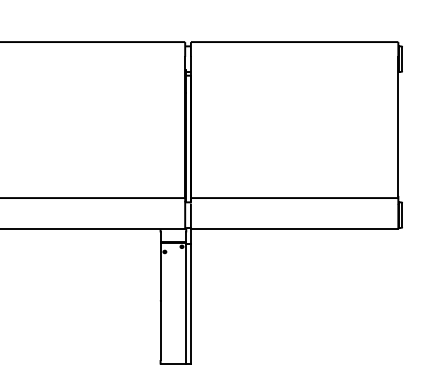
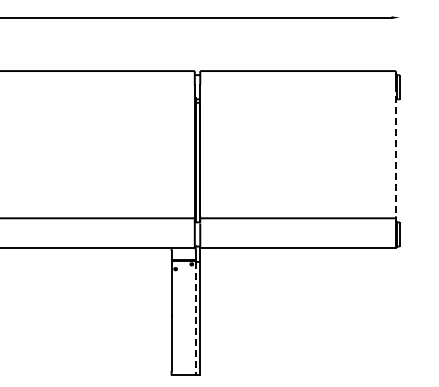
line: (397, 126) -> (395, 150), solid -> dashed
line: (185, 304) -> (195, 318), solid -> dashed

